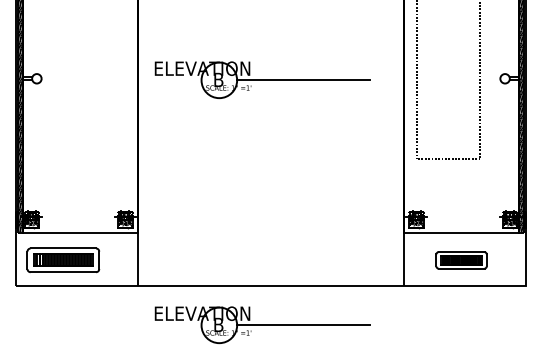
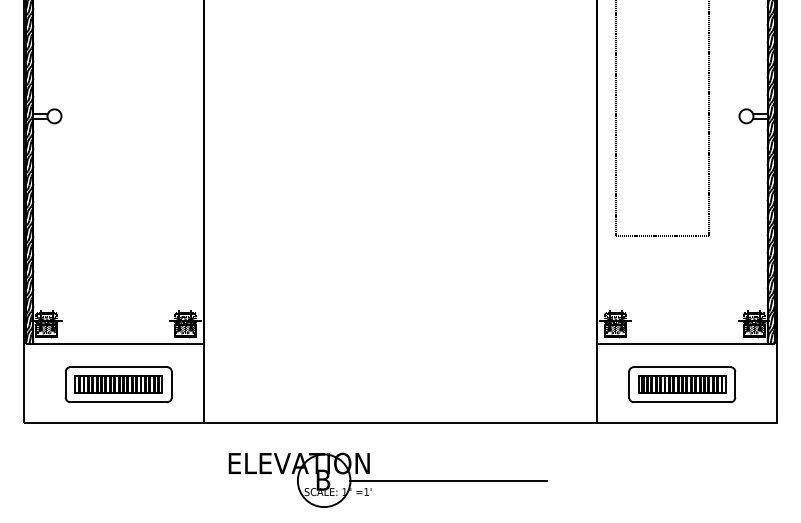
part: (262, 79) -> (387, 117), removed
part: (63, 260) -> (118, 384), moved
part: (461, 260) -> (682, 384), size x1.43

